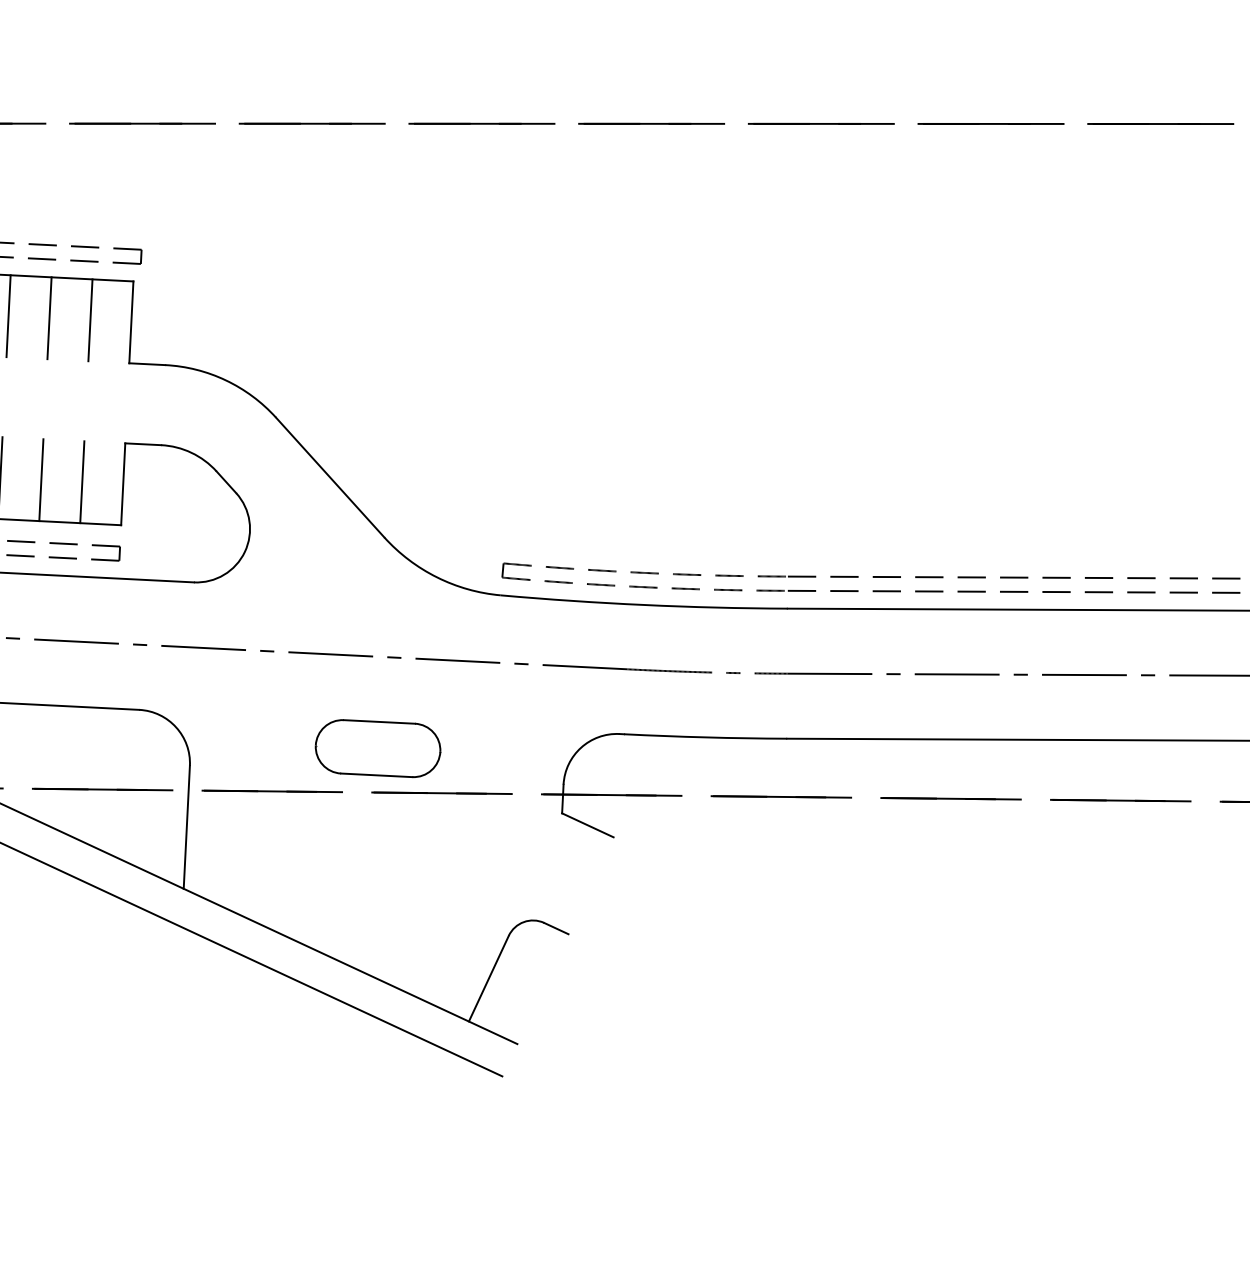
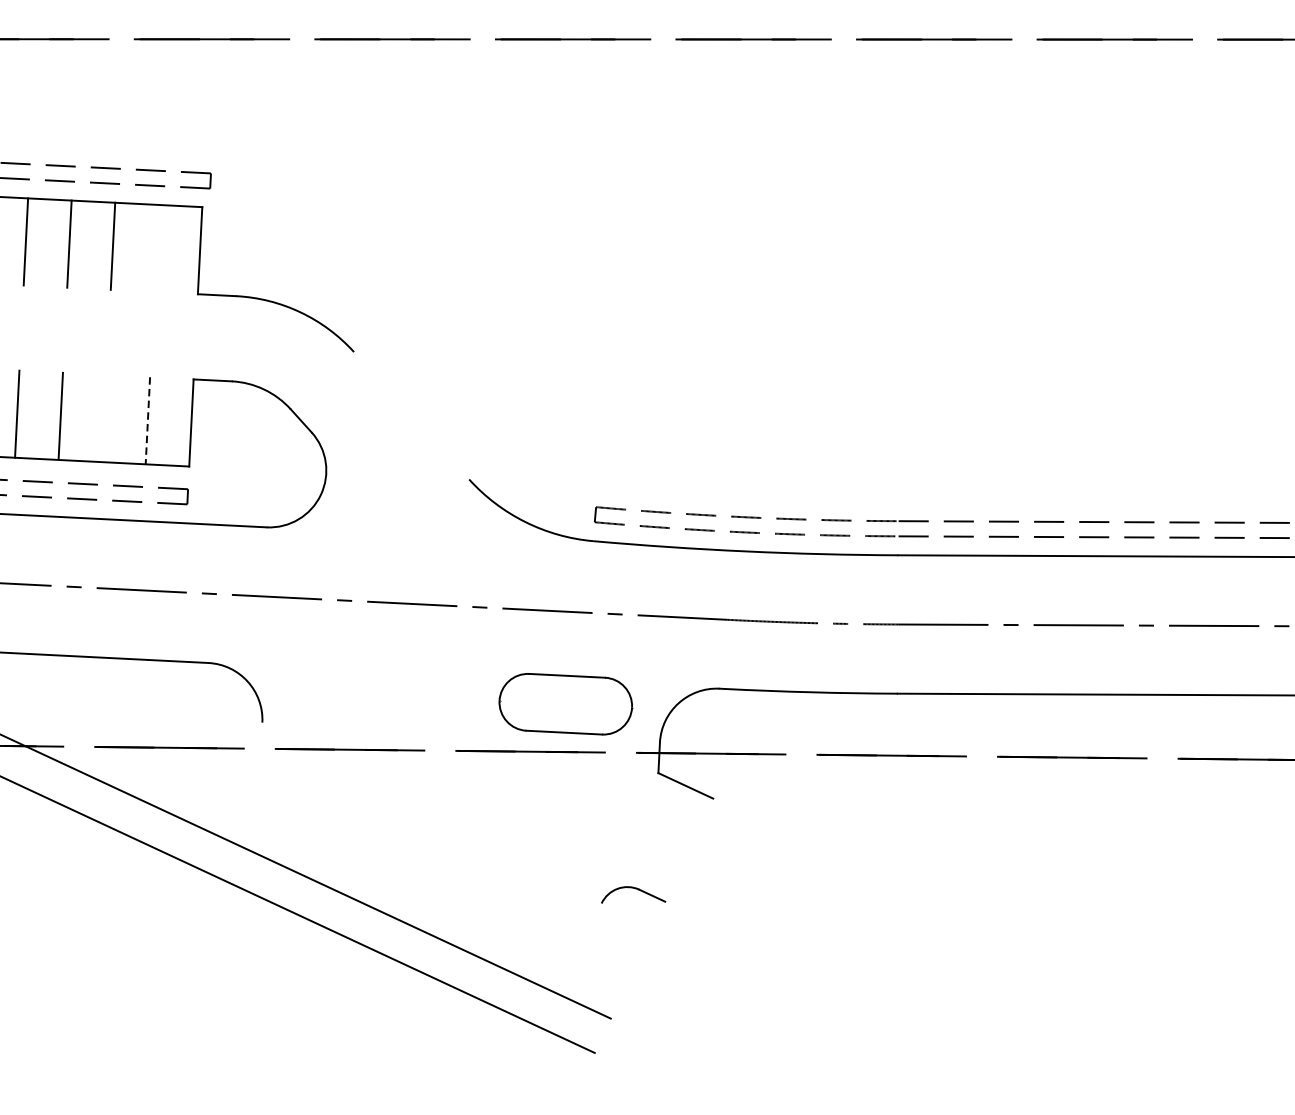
line: (90, 320) -> (156, 248), removed
line: (330, 477) -> (411, 415), removed
line: (41, 480) -> (104, 418), removed
line: (82, 482) -> (148, 421), solid -> dashed
part: (377, 748) -> (565, 704), moved
line: (186, 826) -> (258, 787), removed
line: (488, 978) -> (580, 948), removed

